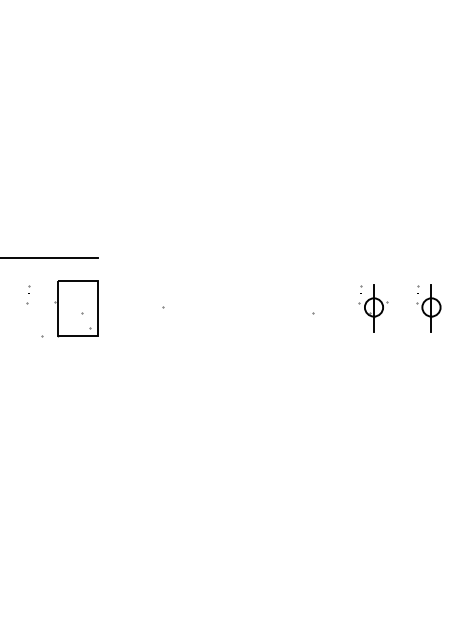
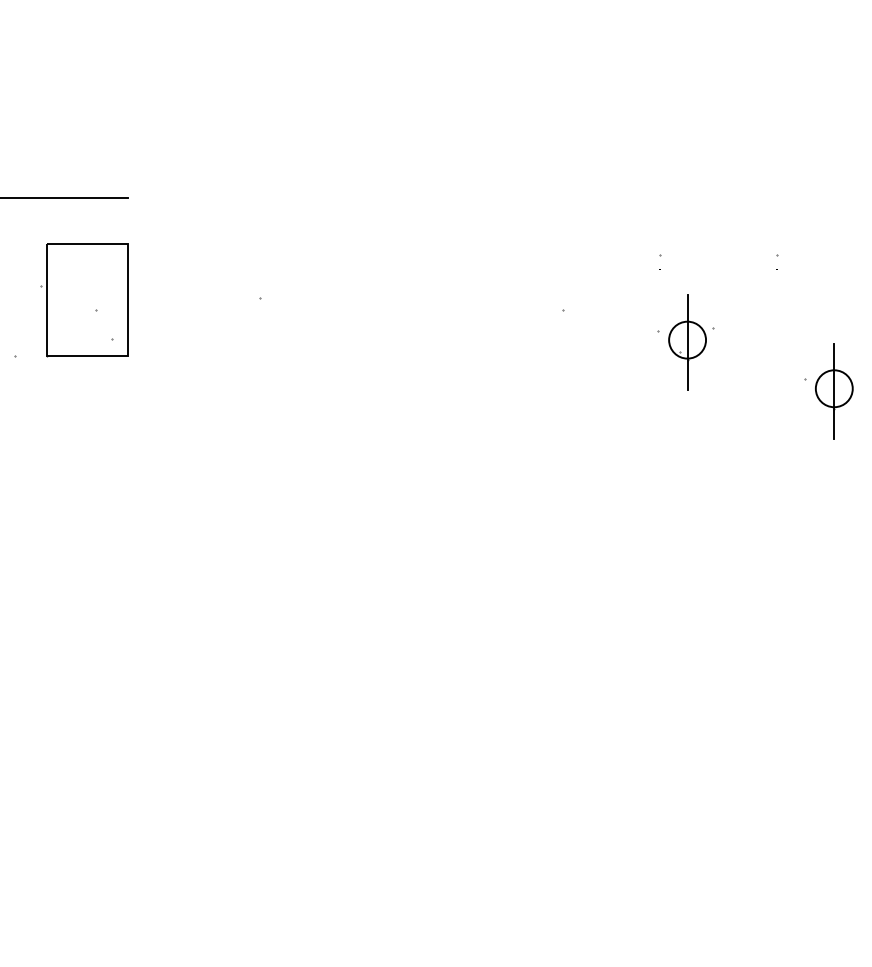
part: (373, 308) -> (686, 342), moved
part: (428, 308) -> (828, 390), moved

